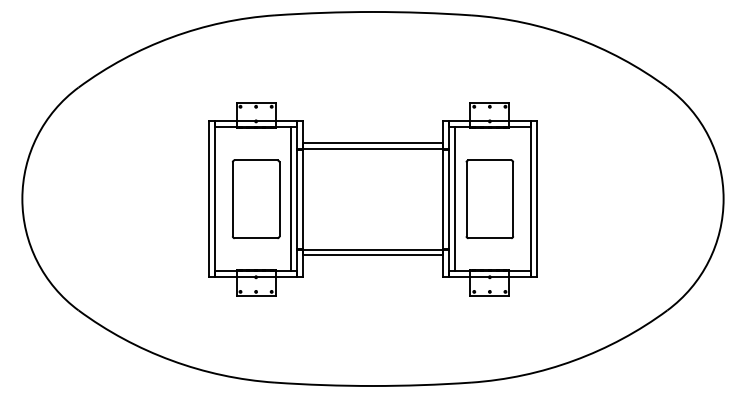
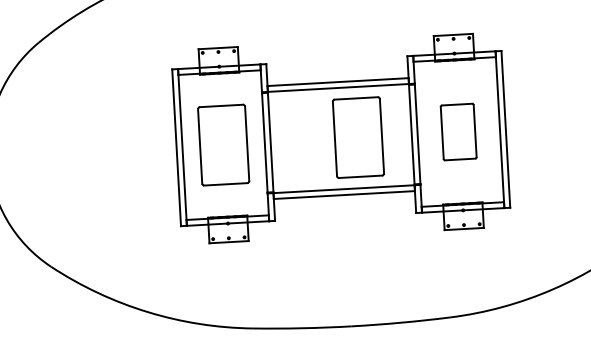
line: (291, 199) -> (259, 143), removed
part: (390, 199) -> (358, 137), added
line: (454, 199) -> (423, 134), removed
part: (489, 199) -> (458, 132), size x0.7

